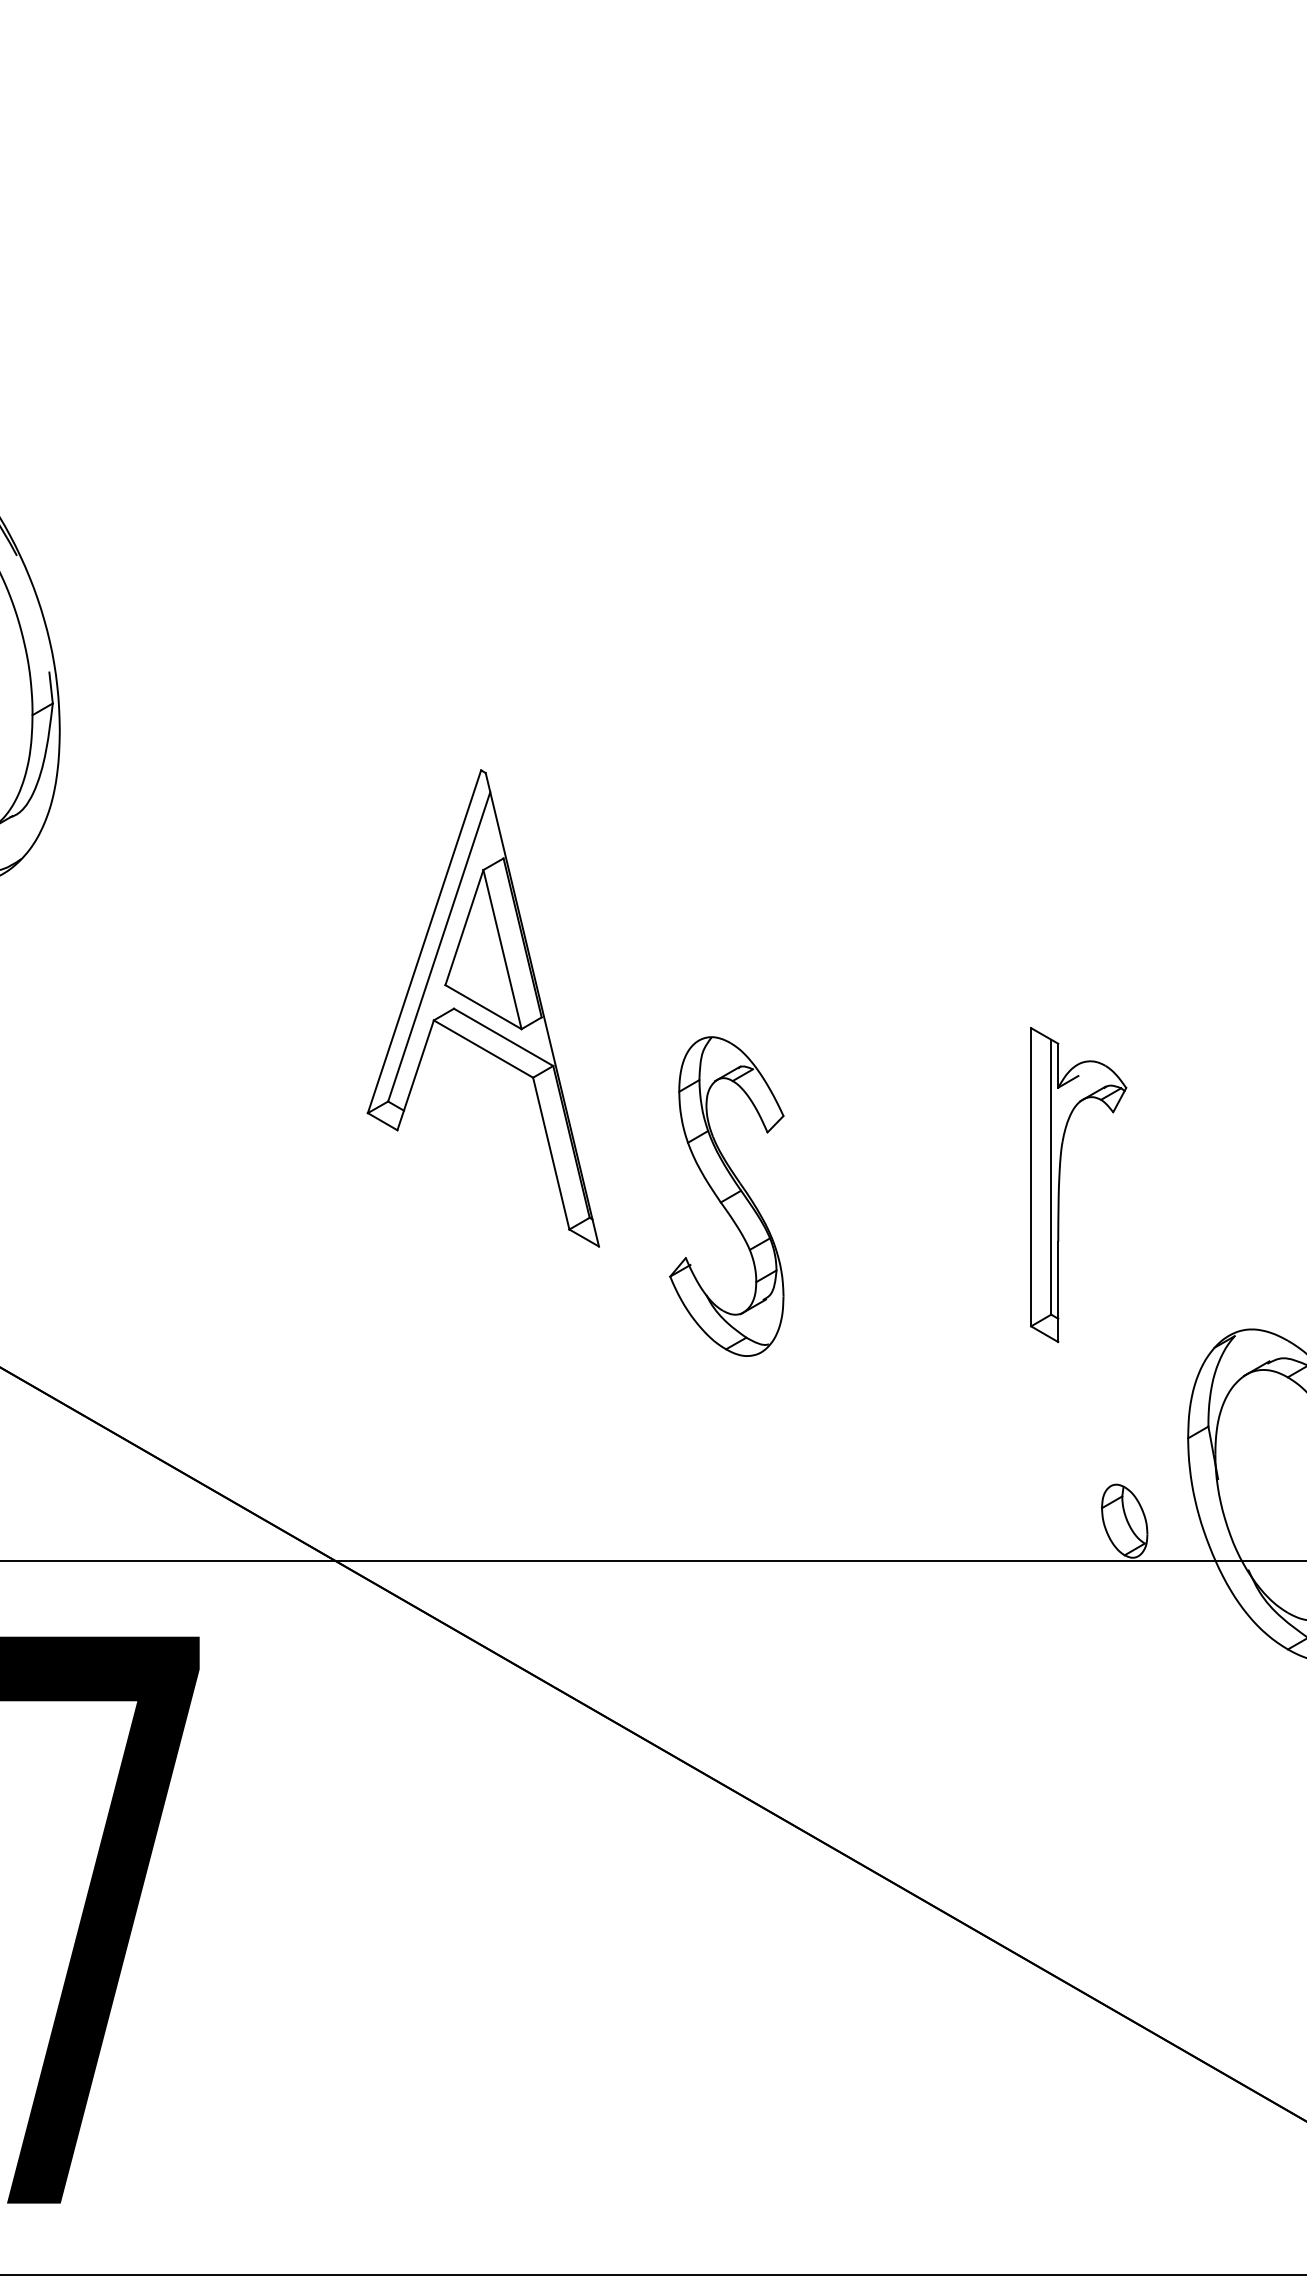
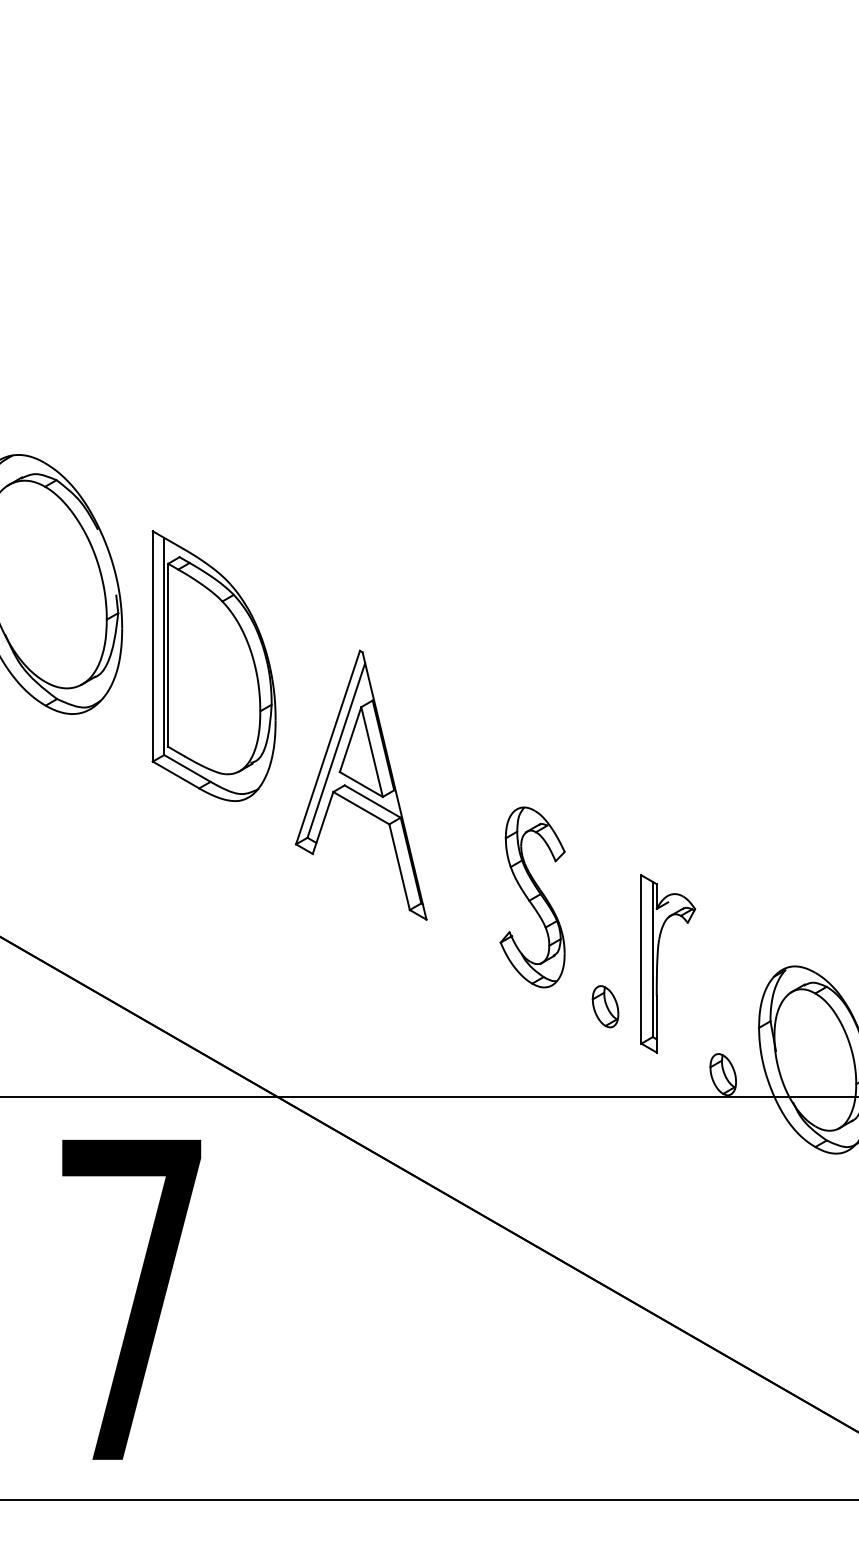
part: (221, 796) -> (213, 665), added
part: (1061, 1184) -> (658, 963), moved
part: (726, 1196) -> (532, 897), moved
part: (916, 1400) -> (605, 1006), added

